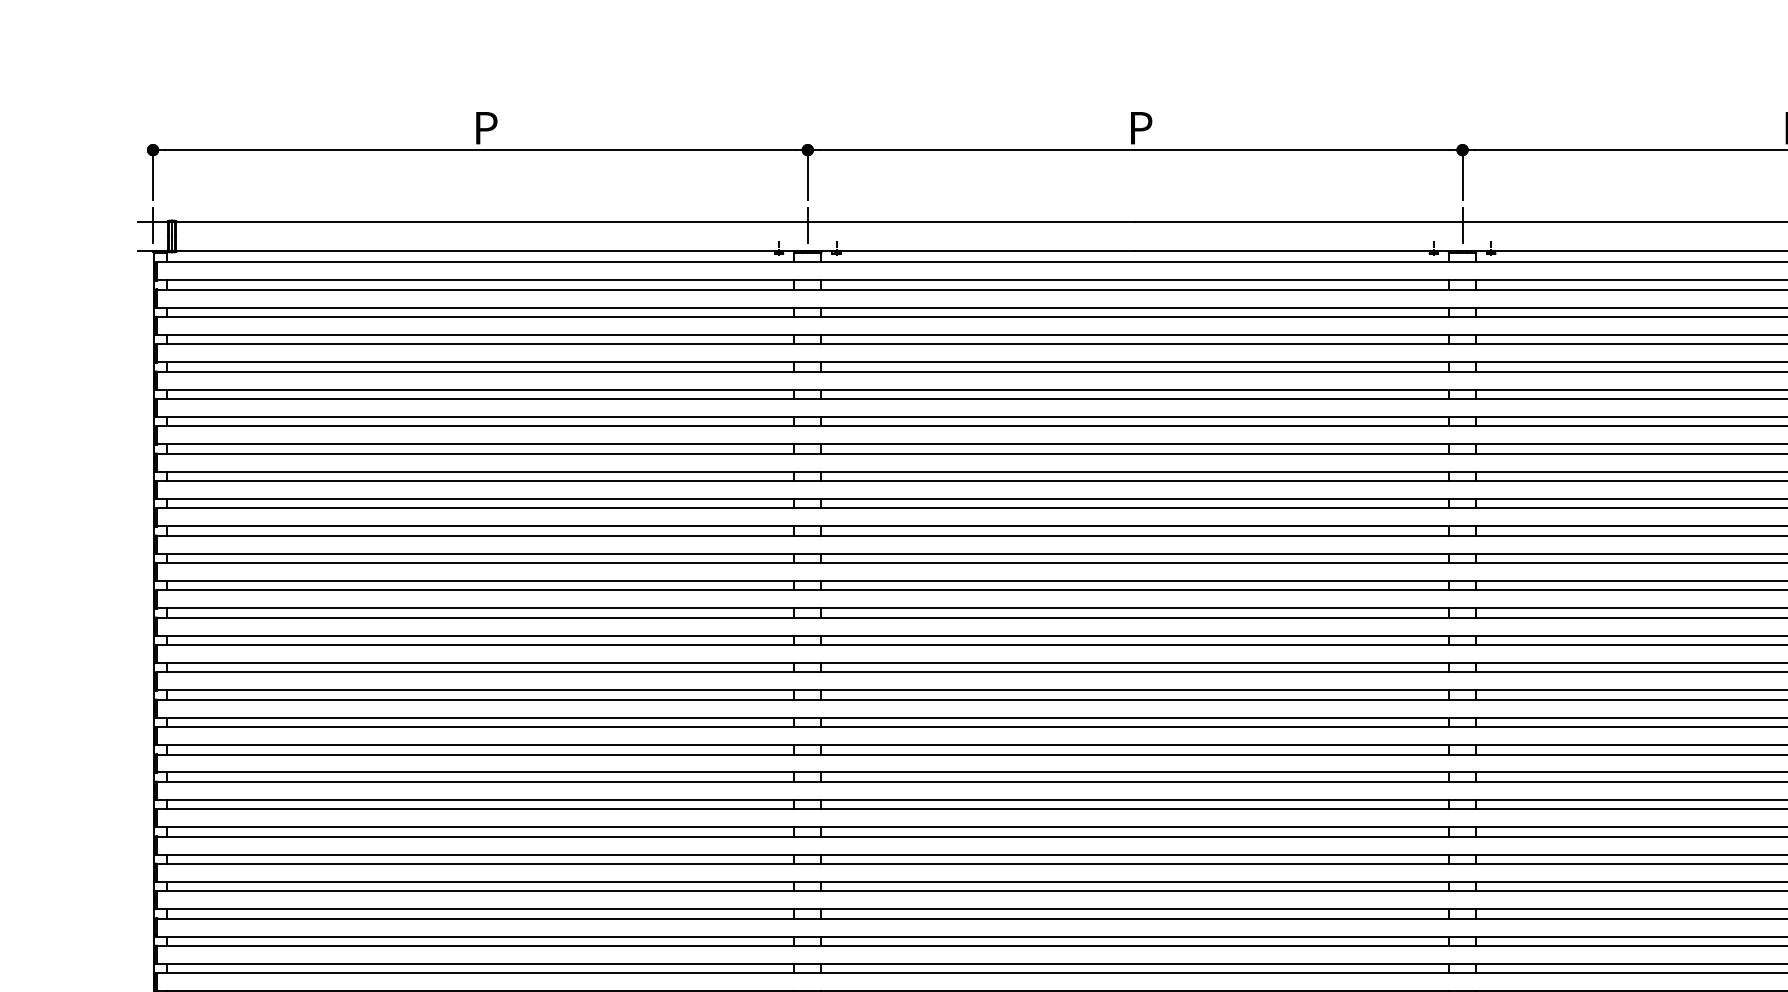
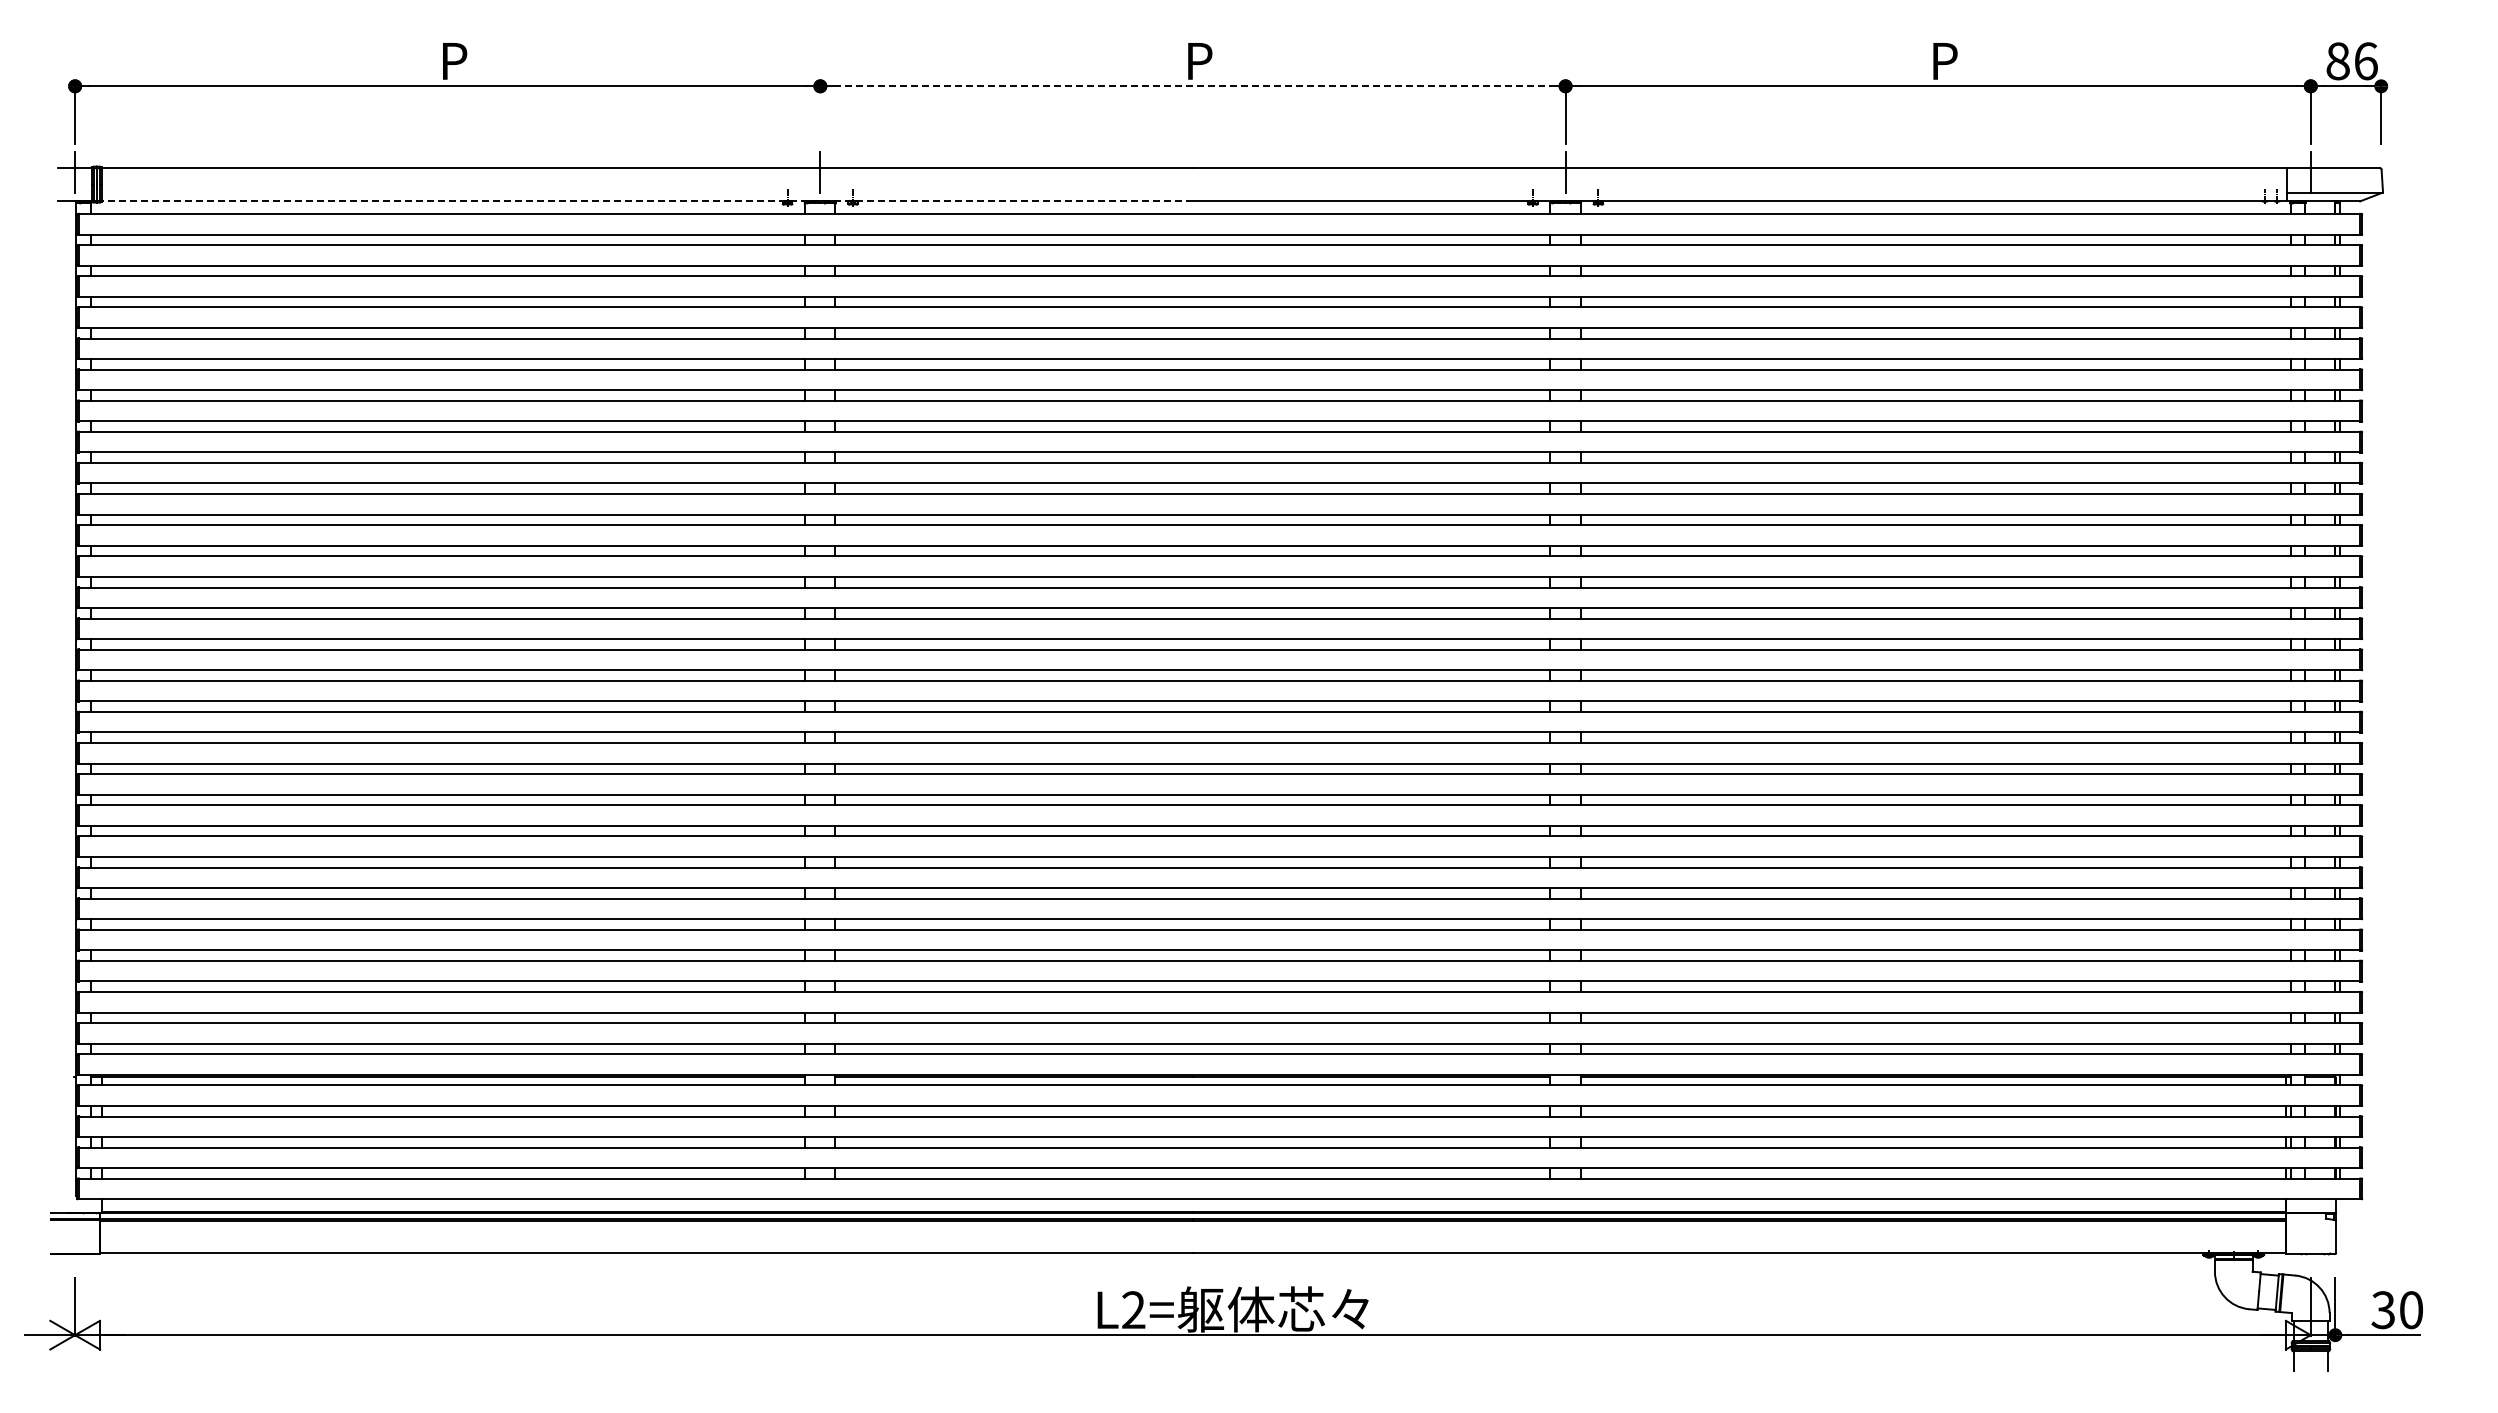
line: (1134, 150) -> (1192, 86), solid -> dashed
line: (807, 174) -> (820, 114), removed
line: (655, 250) -> (647, 200), solid -> dashed

